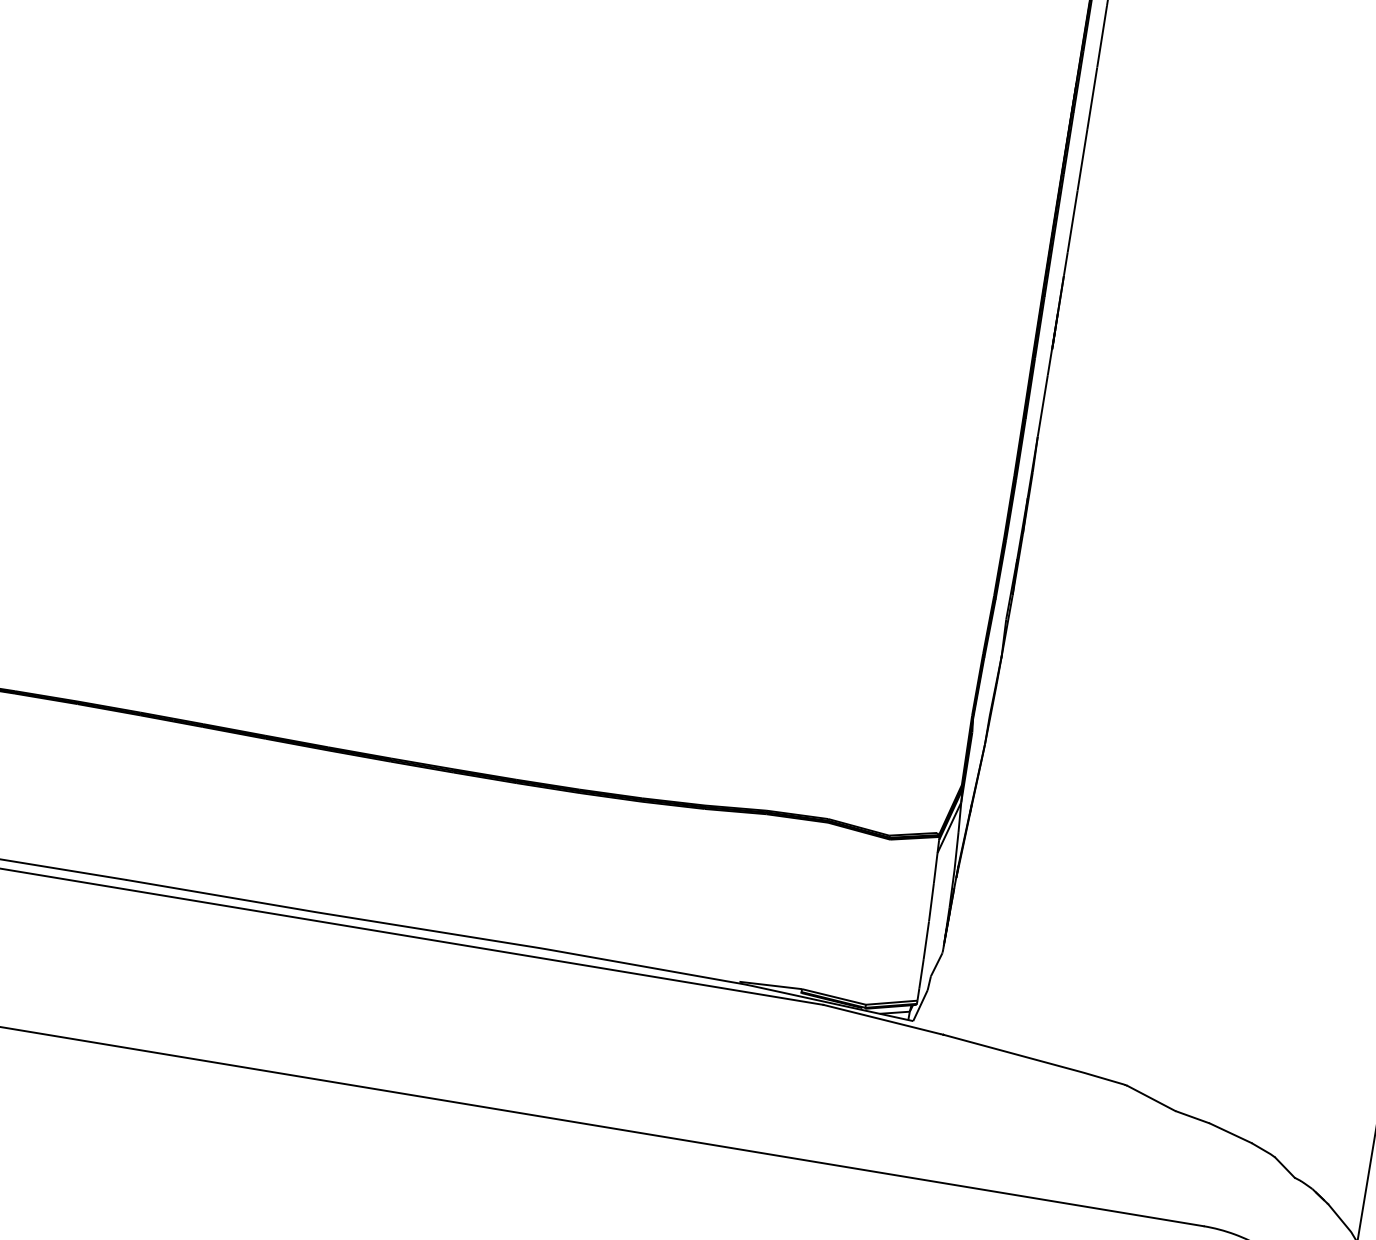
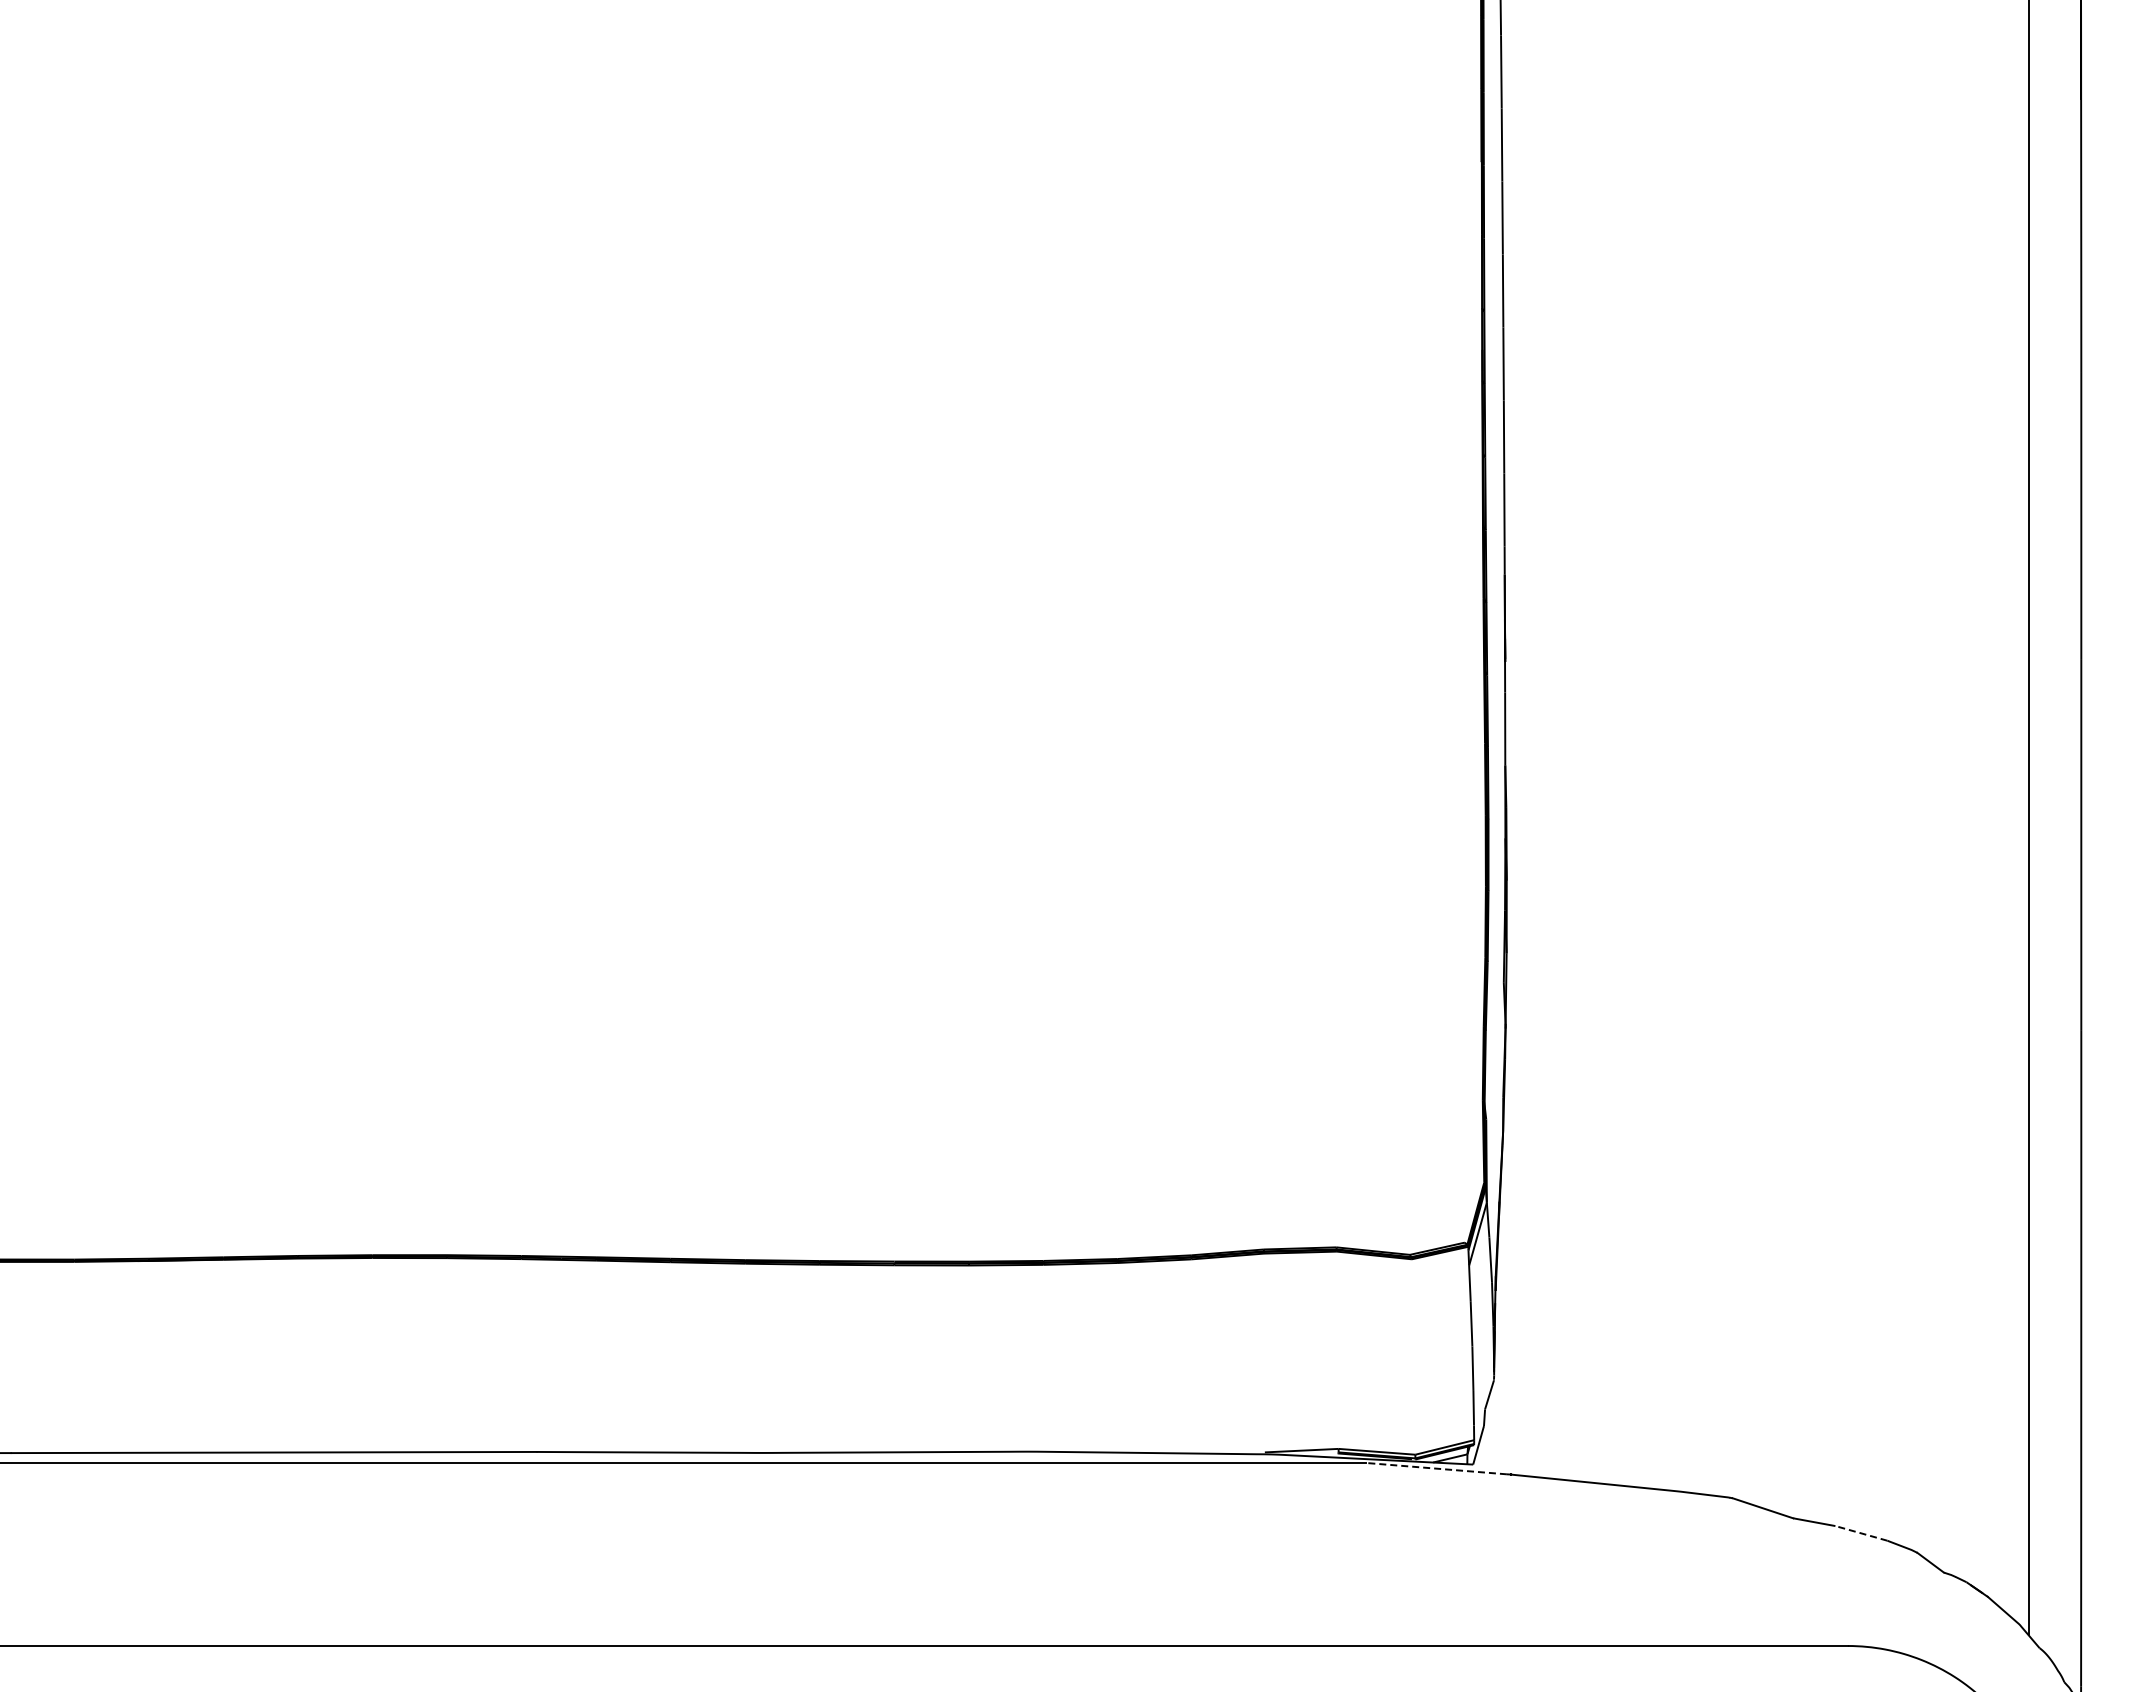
line: (881, 1019) -> (1436, 1468), solid -> dashed
line: (1229, 1133) -> (1860, 1533), solid -> dashed

